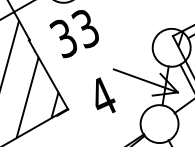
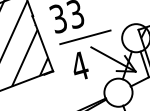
line: (104, 57) -> (85, 37), added

